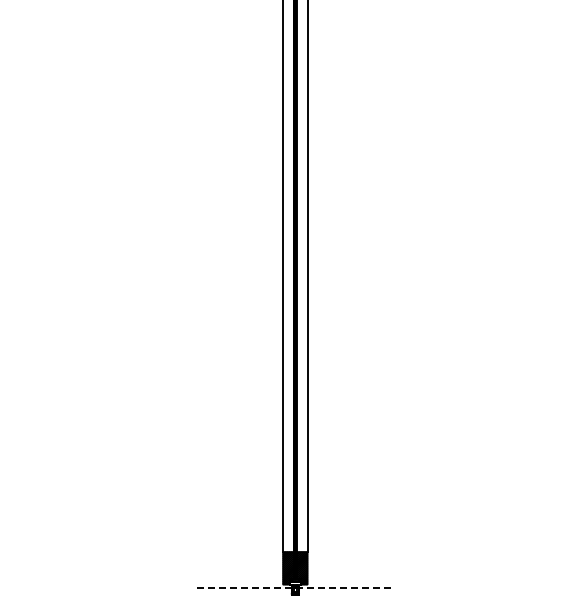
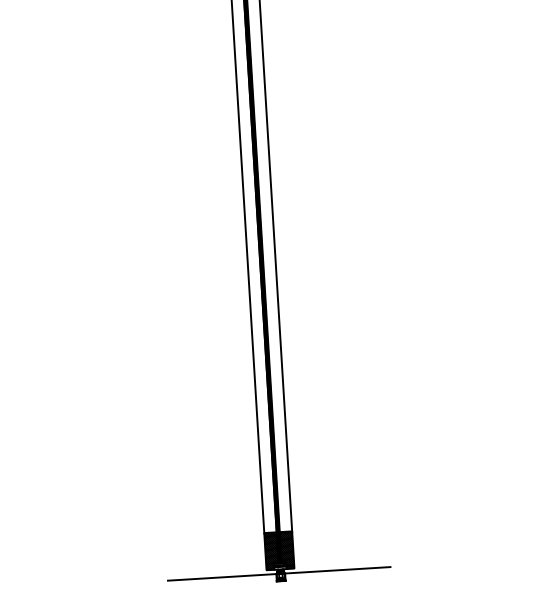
line: (243, 588) -> (221, 577), dashed -> solid
line: (344, 588) -> (336, 570), dashed -> solid

